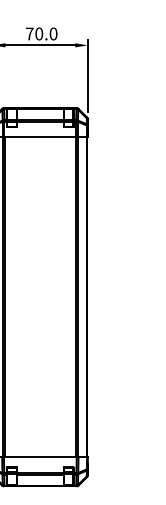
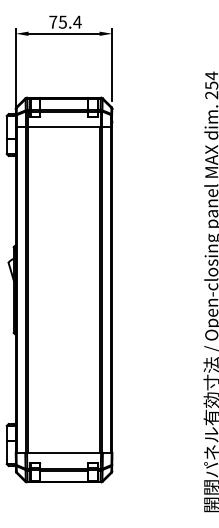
text: (45, 33) -> (69, 21), 70.0 -> 75.4

